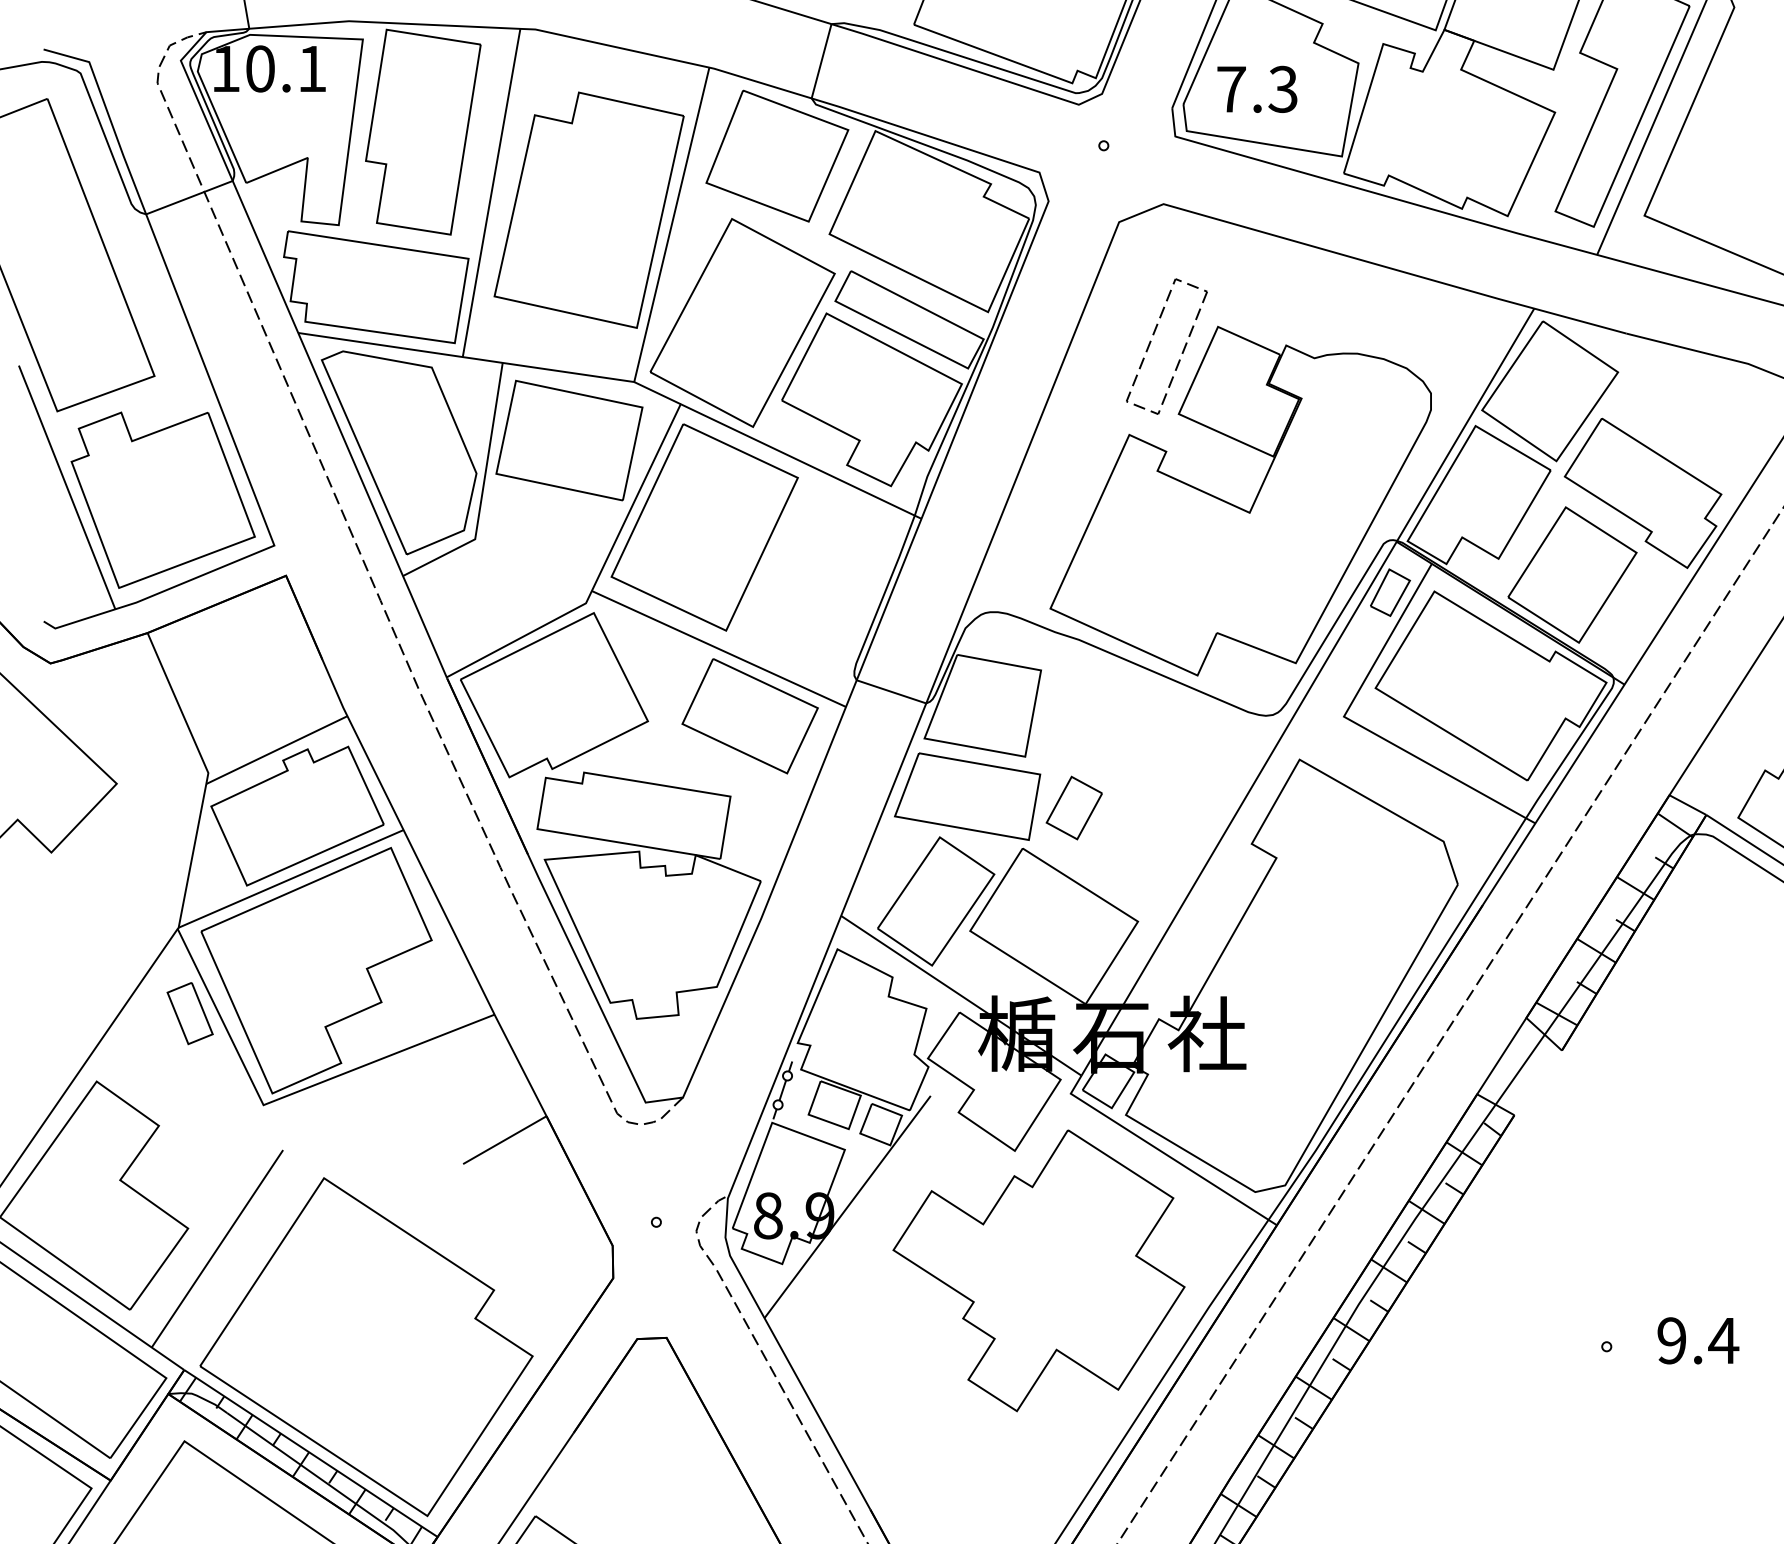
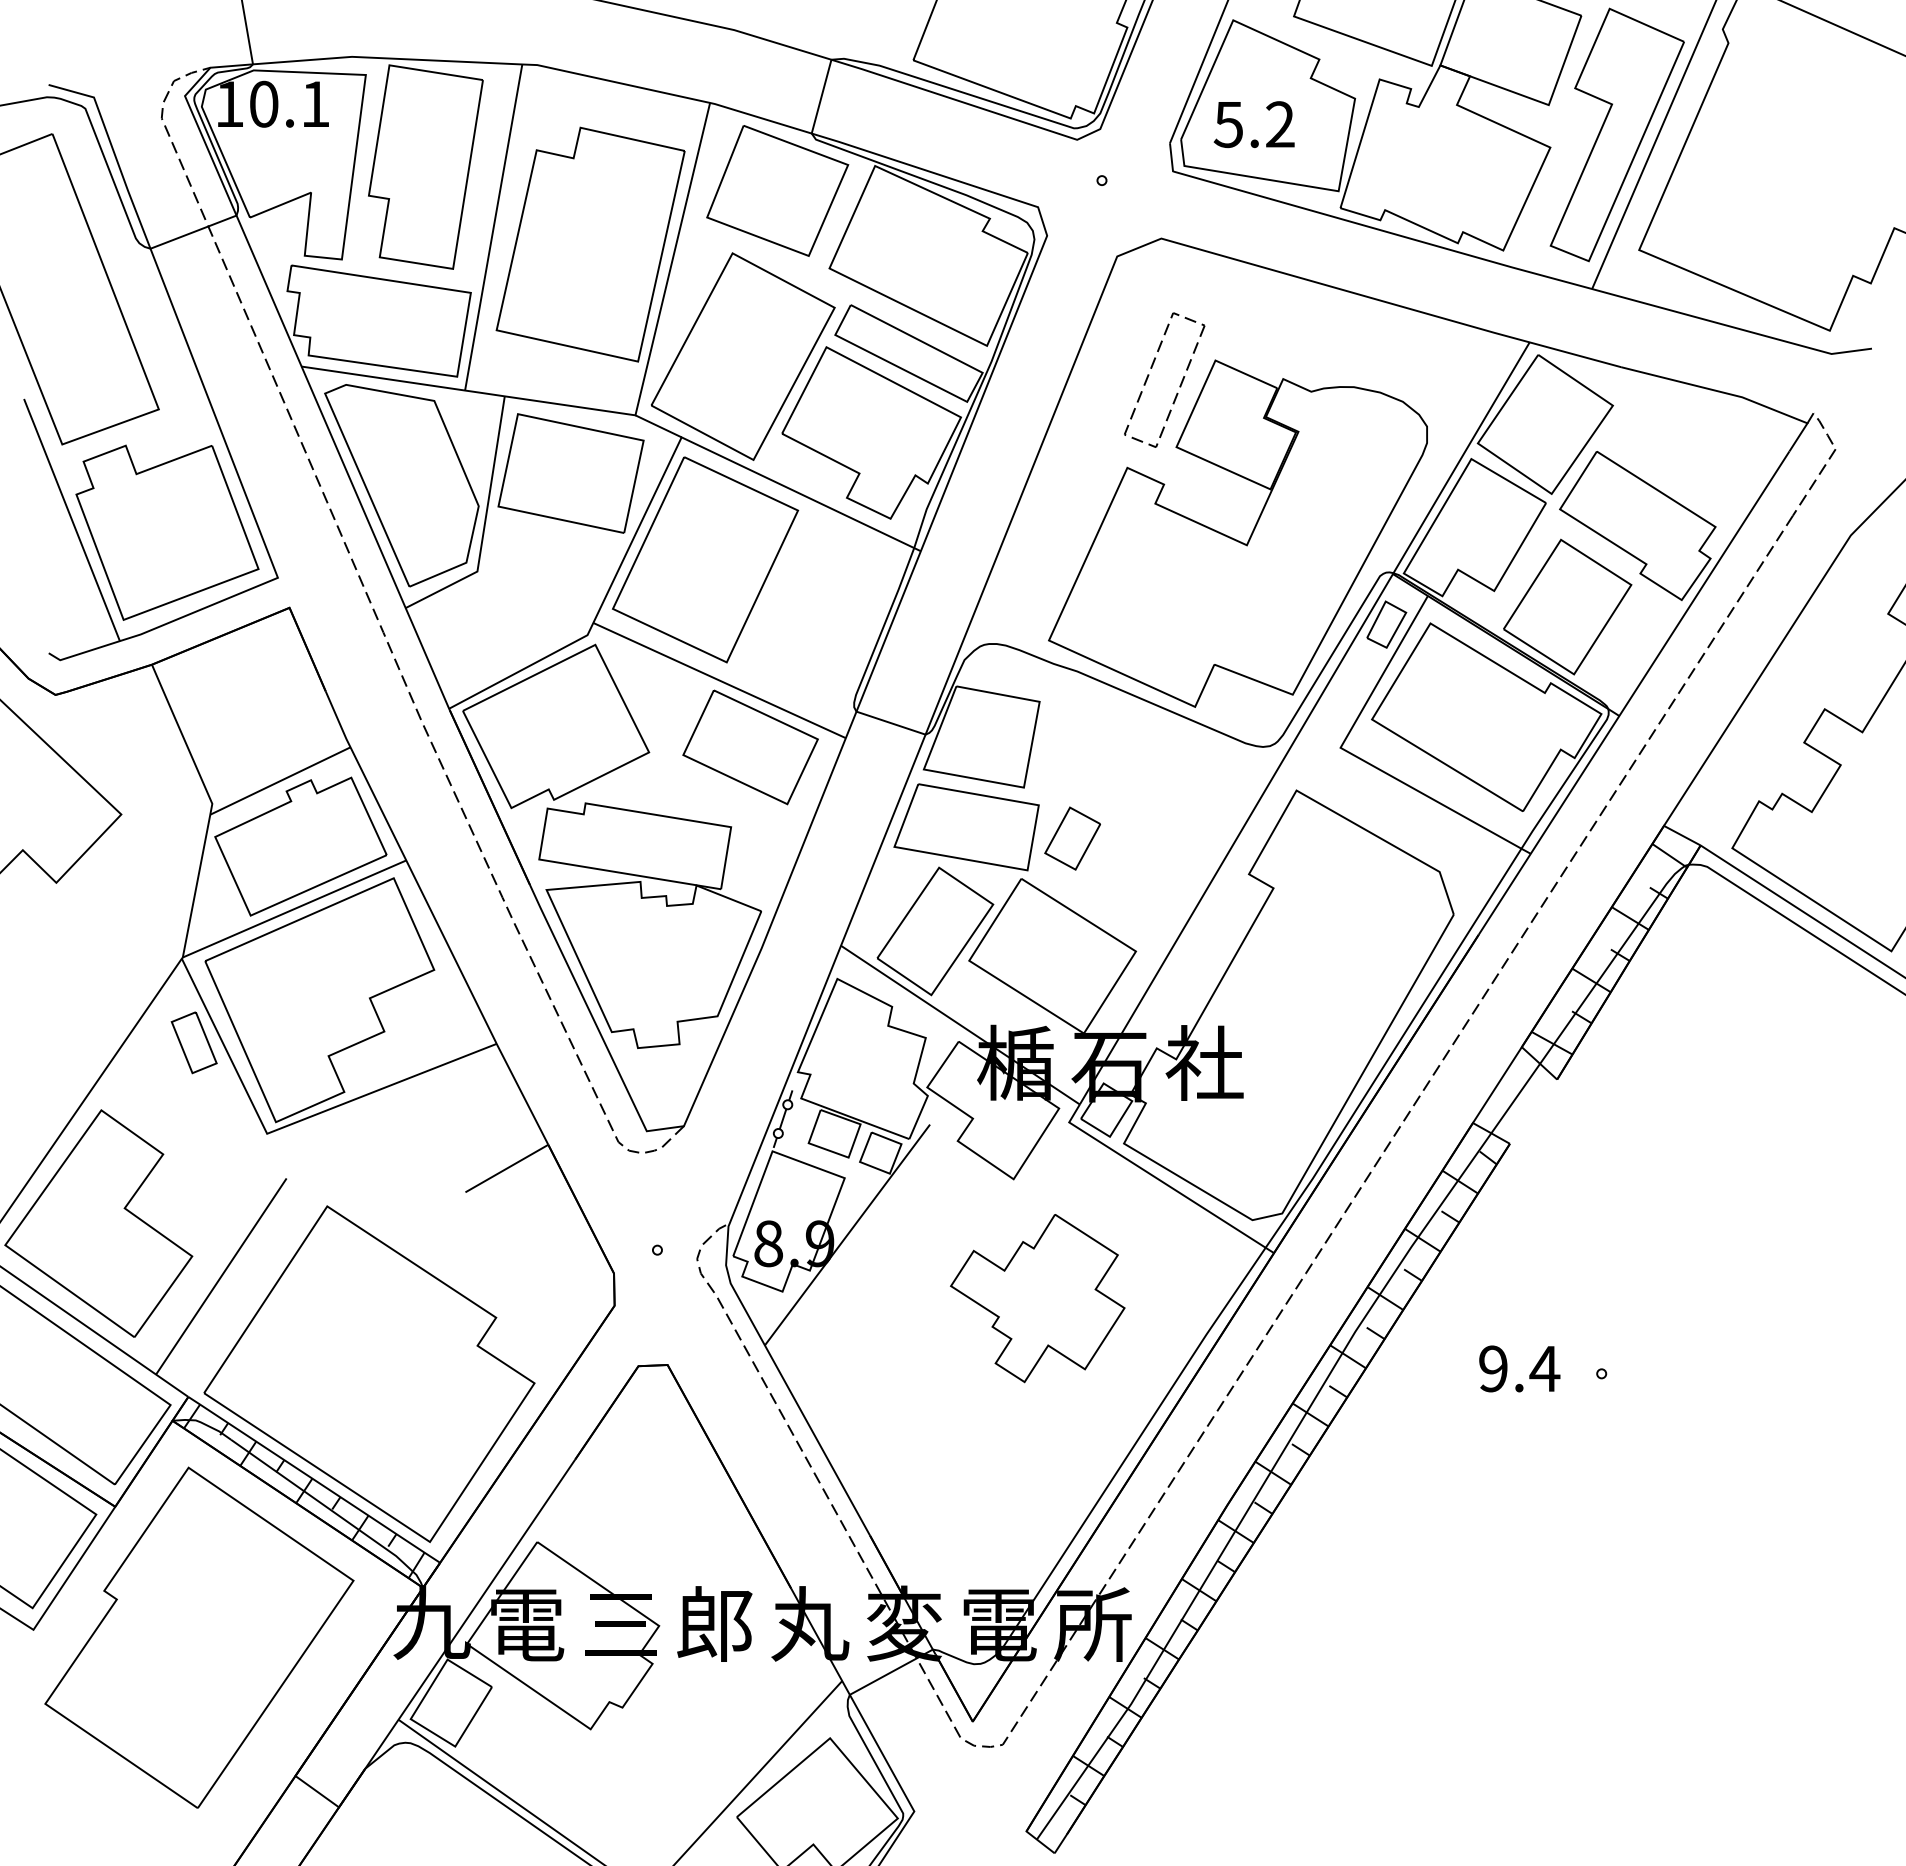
text: (1256, 89) -> (1253, 124), 7.3 -> 5.2
part: (1038, 1270) -> (1037, 1298), size x0.6
text: (1698, 1340) -> (1519, 1368), moved

